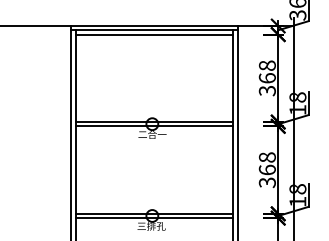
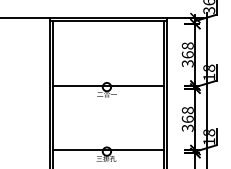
line: (154, 34) -> (108, 24), removed
line: (154, 126) -> (108, 88), removed
line: (154, 218) -> (108, 153), removed

